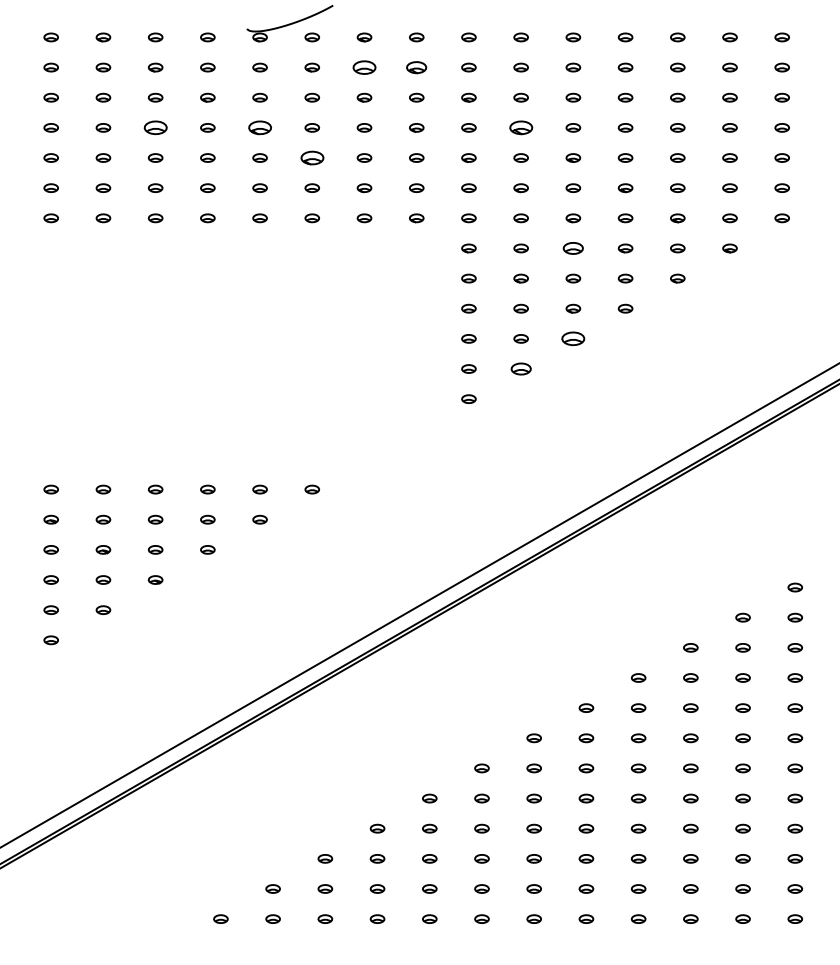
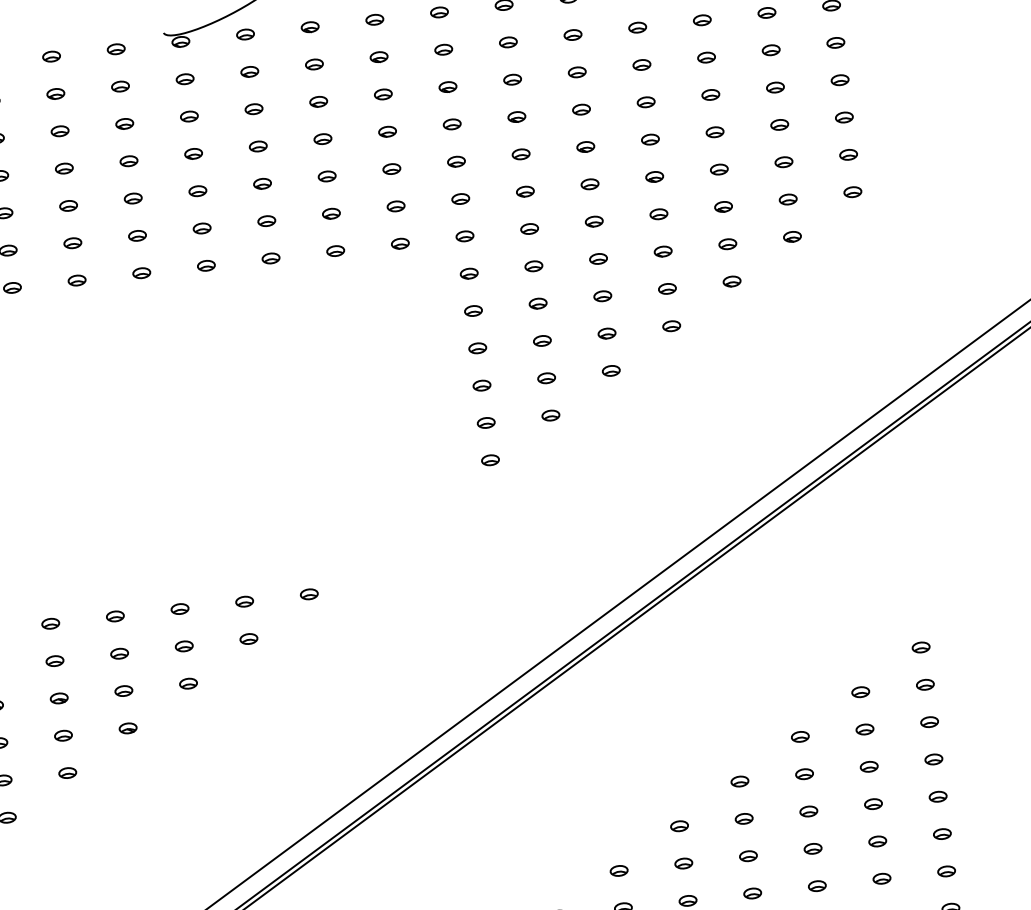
part: (364, 67) -> (314, 64), size x0.62
part: (416, 67) -> (378, 57), size x0.71
part: (155, 127) -> (64, 168), size x0.62
part: (259, 127) -> (192, 153), size x0.62
part: (520, 127) -> (516, 116), size x0.62
part: (311, 157) -> (261, 183), size x0.62
part: (573, 248) -> (598, 259), size x0.71
part: (573, 338) -> (611, 370), size x0.62
part: (520, 368) -> (550, 415), size x0.71

